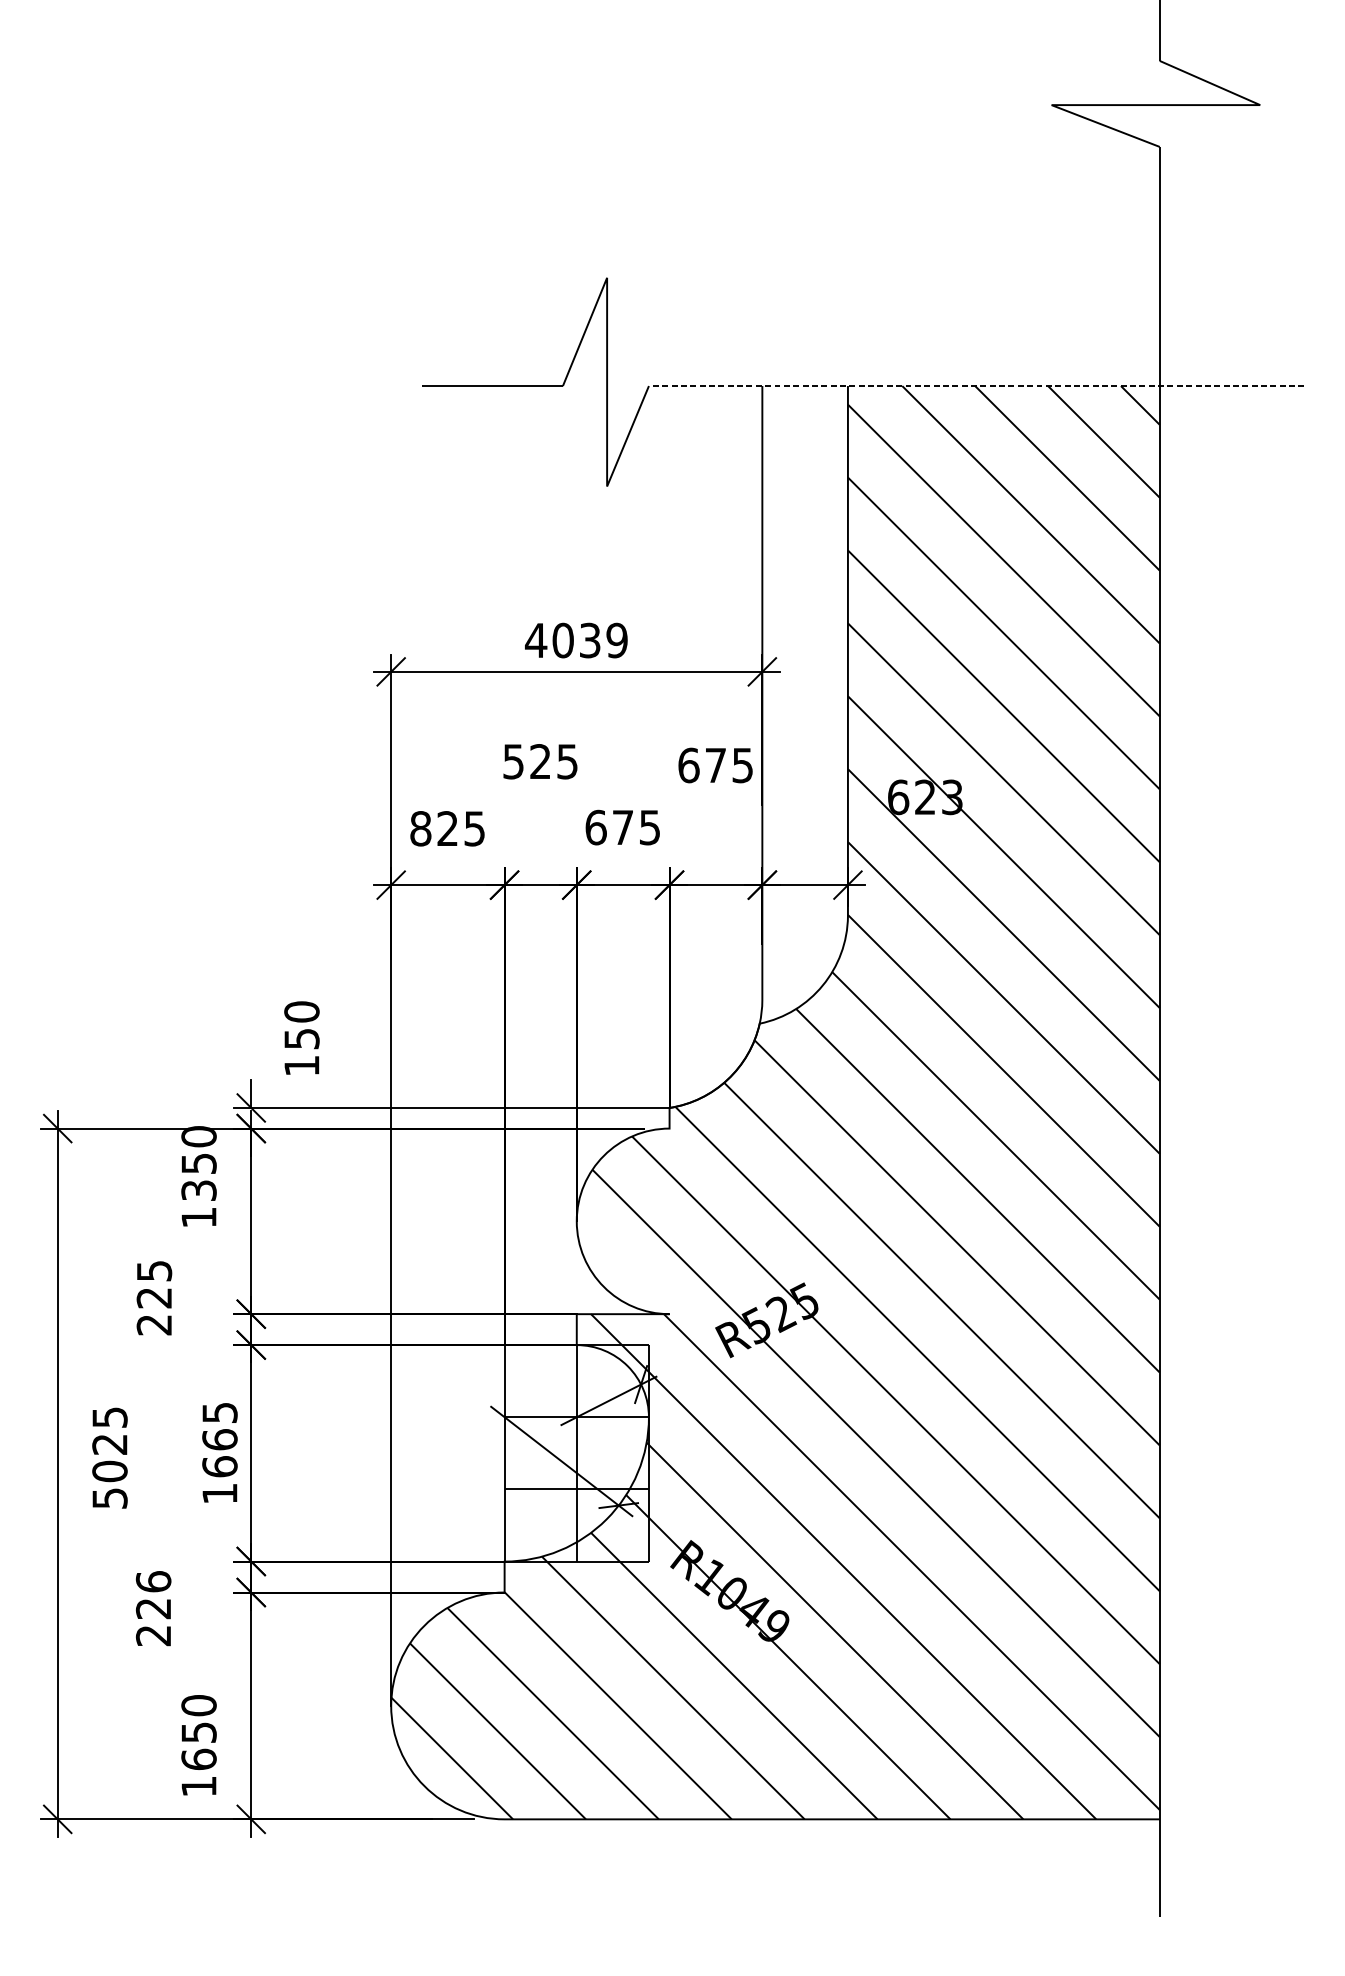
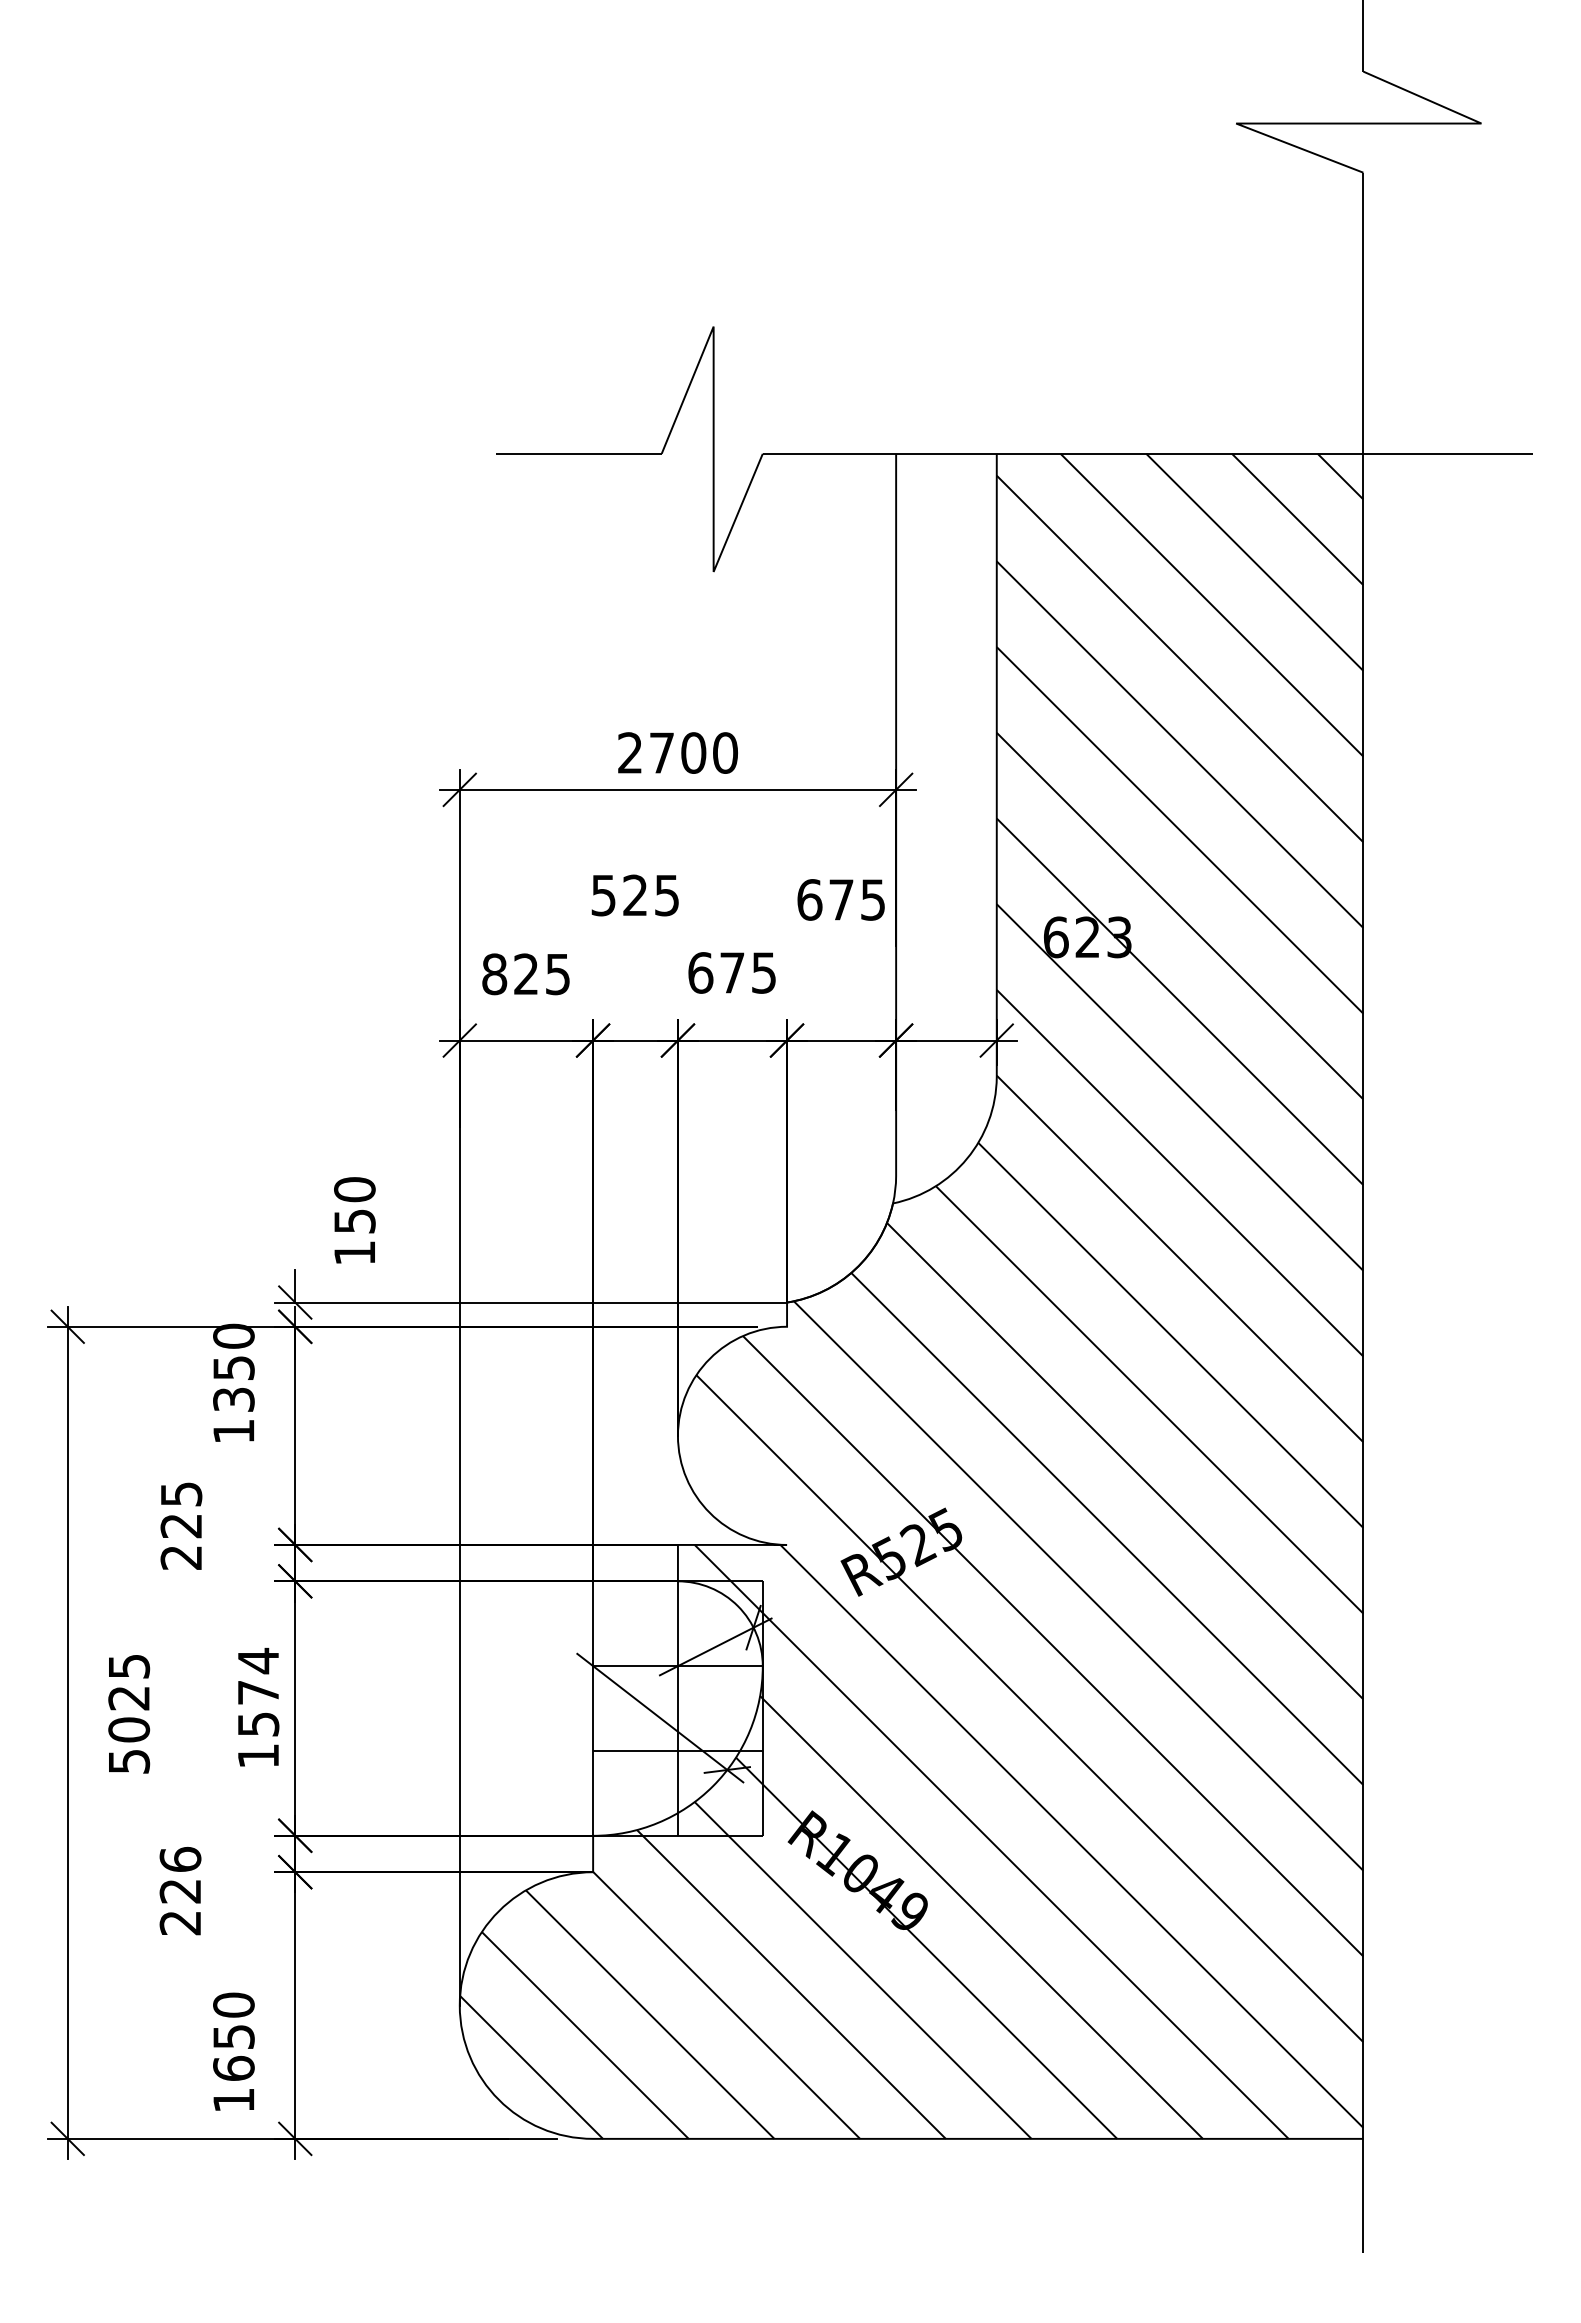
line: (976, 385) -> (1147, 453), dashed -> solid
text: (576, 640) -> (677, 752), 4039 -> 2700
text: (219, 1438) -> (258, 1691), 1665 -> 1574

